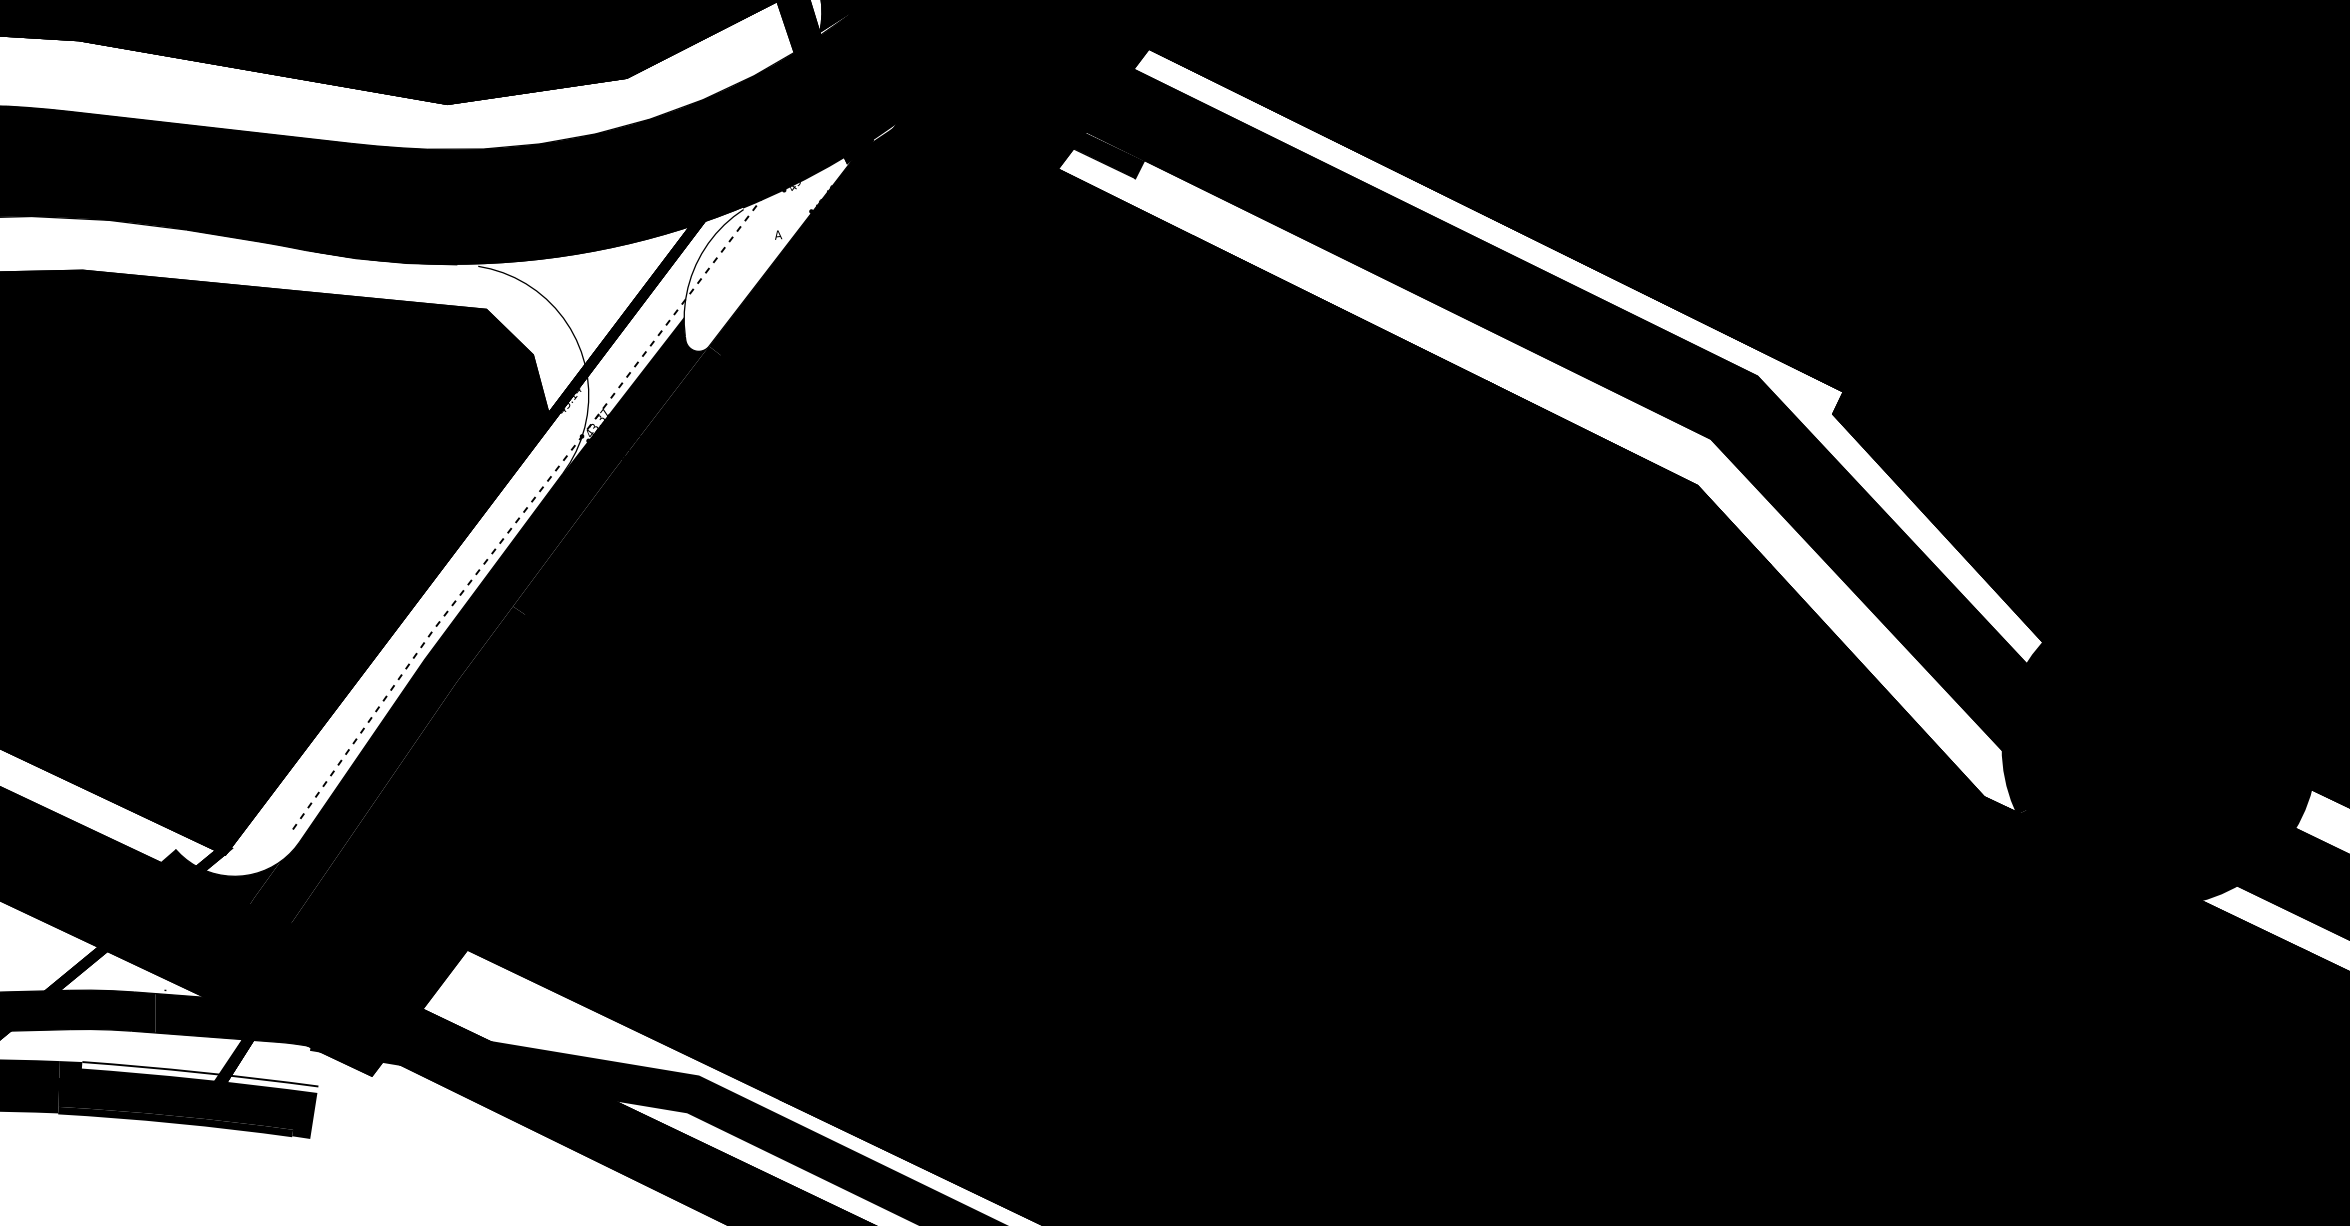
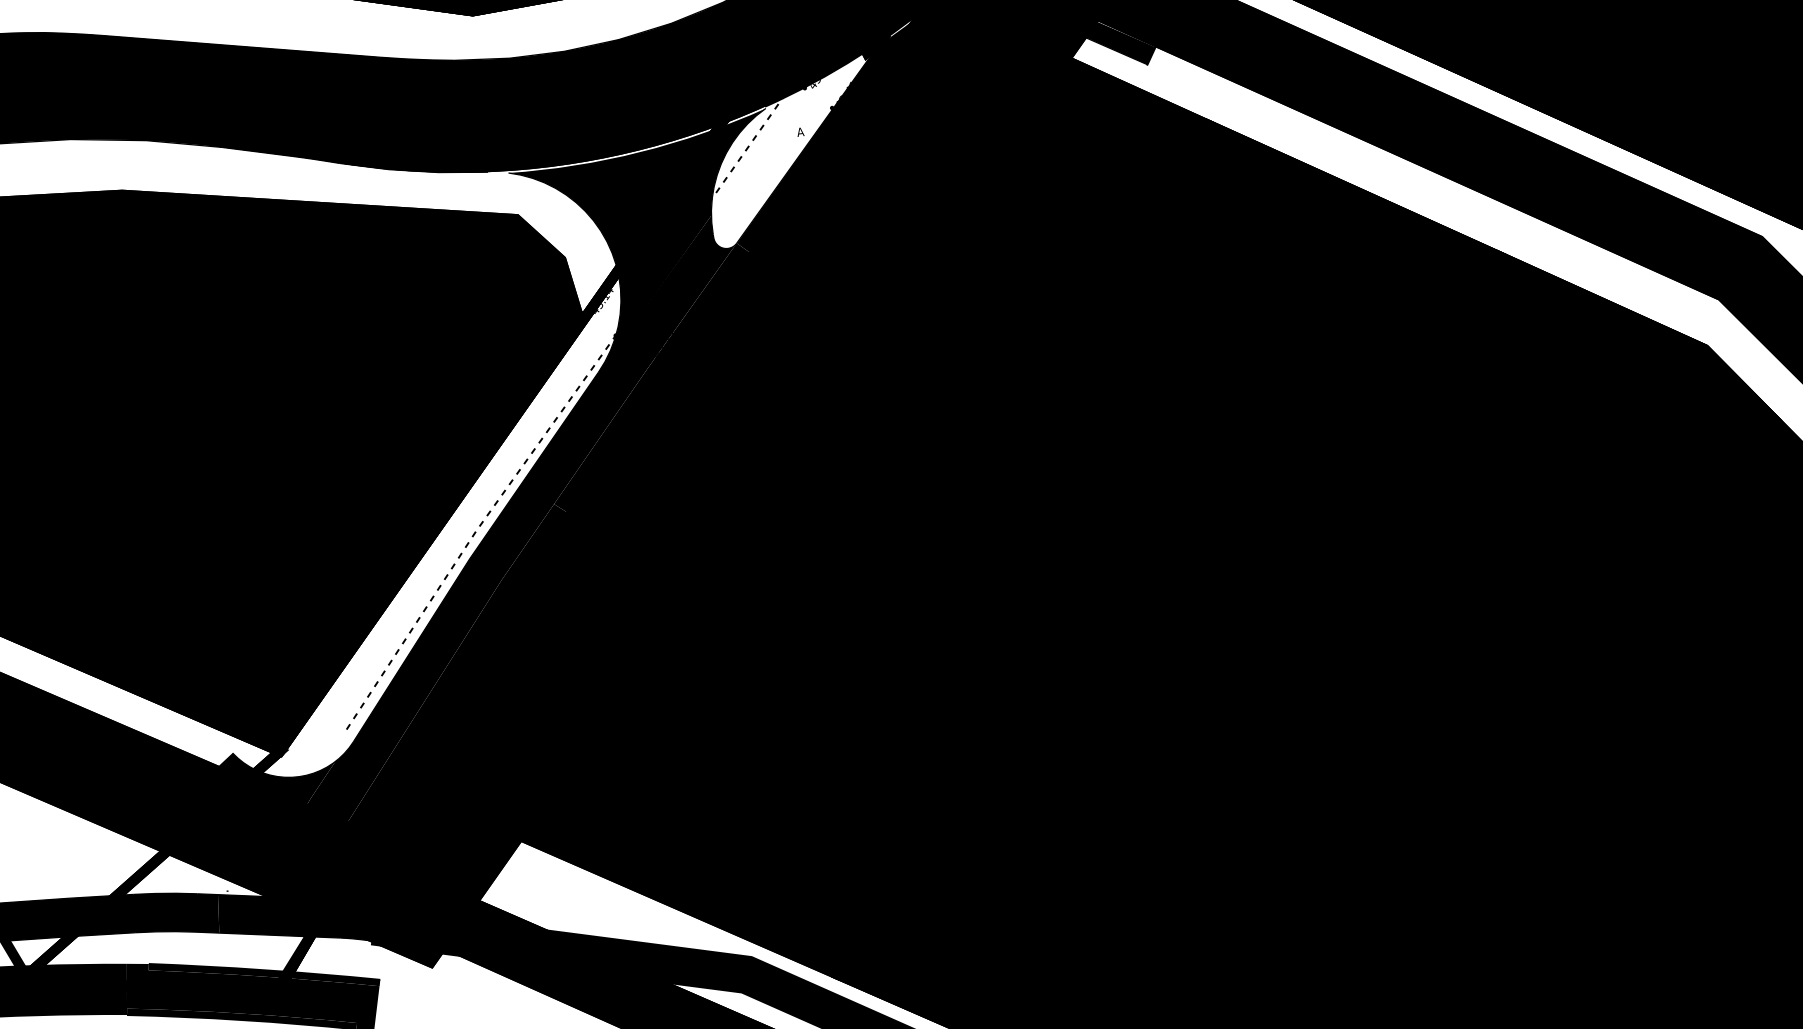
fill: (610, 341) -> (640, 241), added
fill: (199, 1077) -> (263, 975), added

